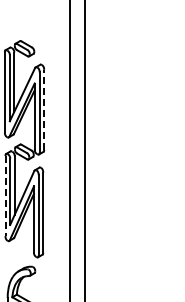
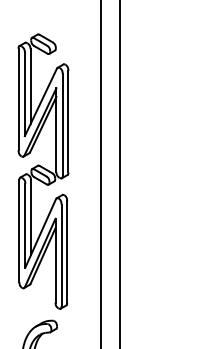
line: (44, 109) -> (68, 121), dashed -> solid
line: (5, 196) -> (19, 231), dashed -> solid

